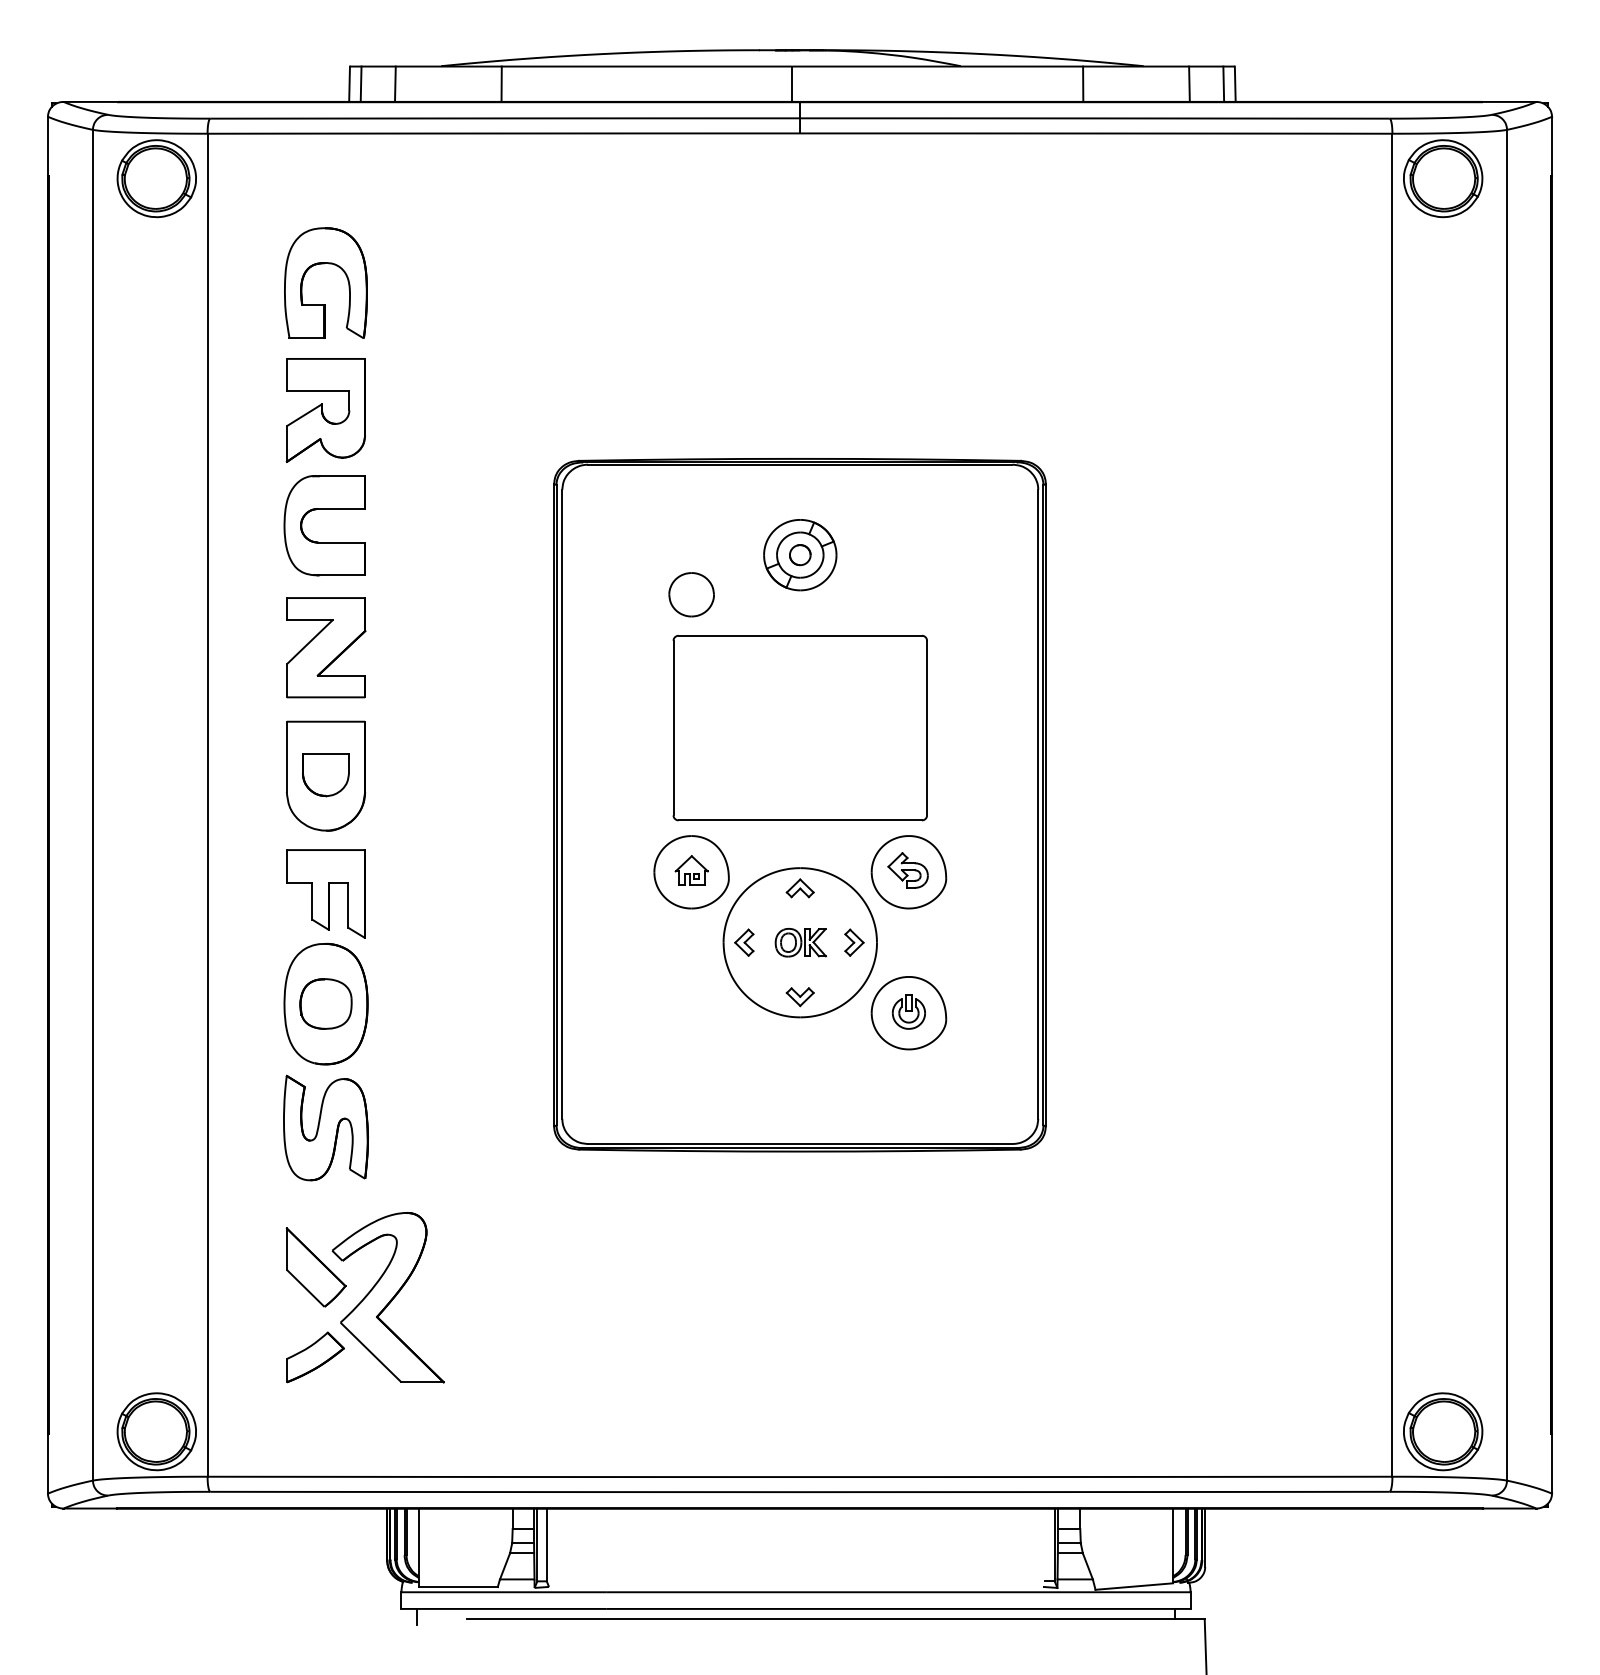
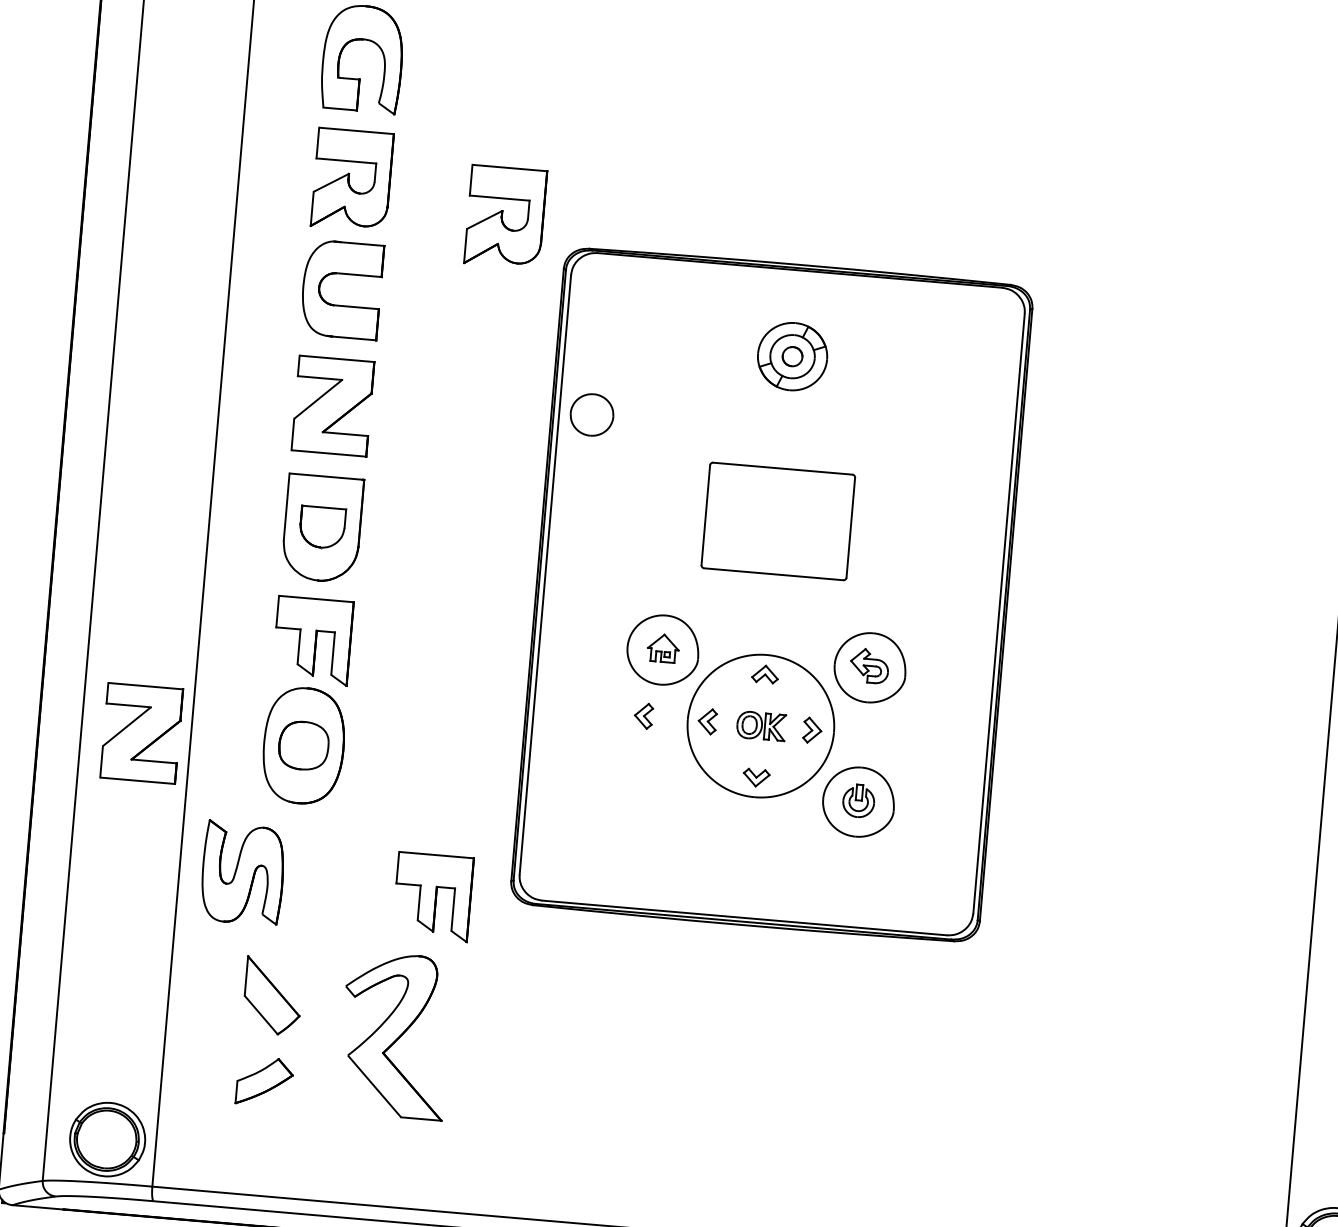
part: (488, 435) -> (505, 217), added
part: (691, 594) -> (591, 414), moved
part: (799, 727) -> (777, 520), size x0.6
part: (677, 942) -> (643, 715), added
part: (156, 1005) -> (142, 733), added
part: (325, 1127) -> (242, 872), moved
part: (473, 1149) -> (432, 896), added
part: (387, 1297) -> (394, 1035), moved

